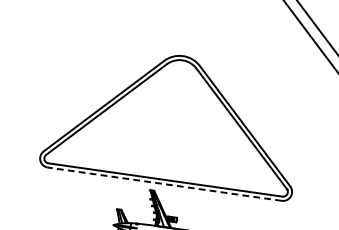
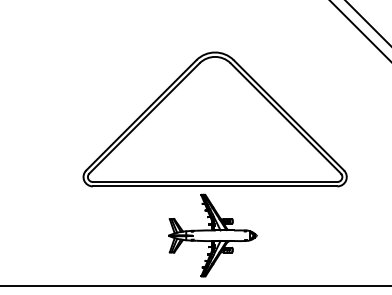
line: (164, 184) -> (214, 186), dashed -> solid

